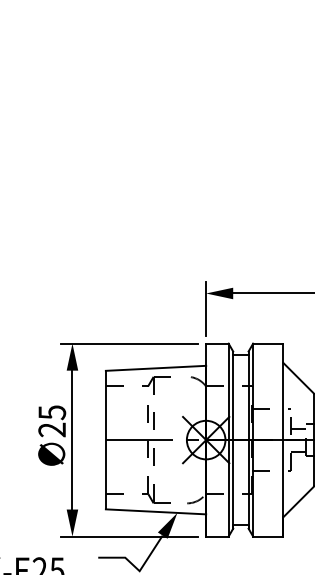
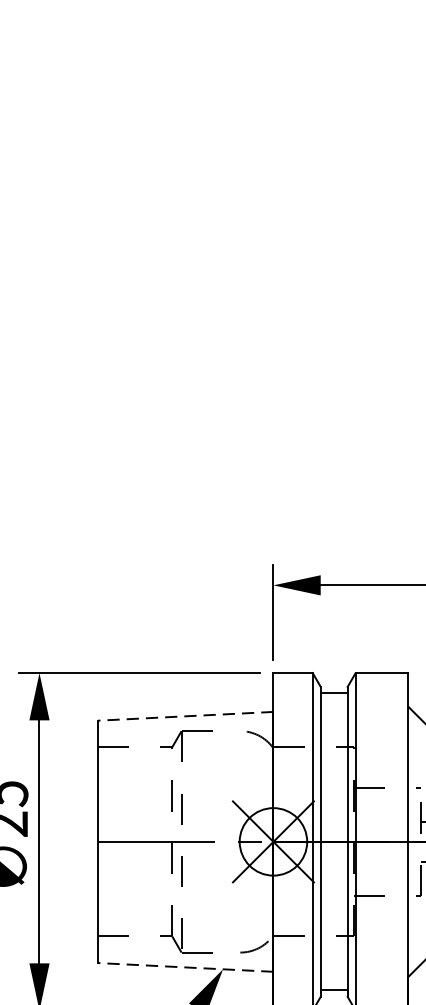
line: (155, 368) -> (184, 716), solid -> dashed
line: (155, 511) -> (184, 966), solid -> dashed

